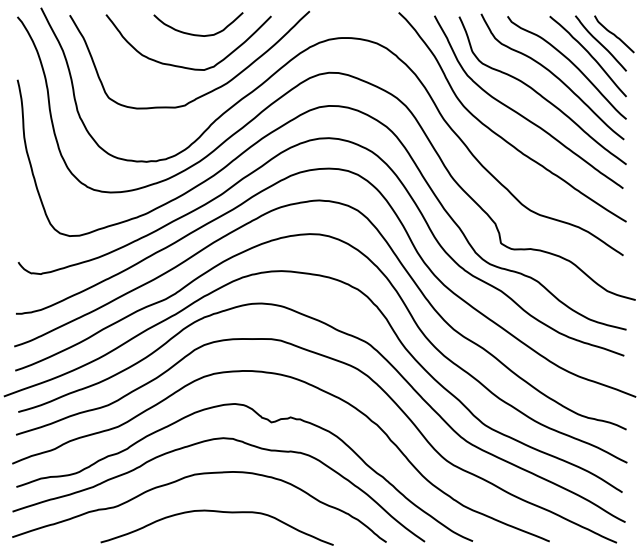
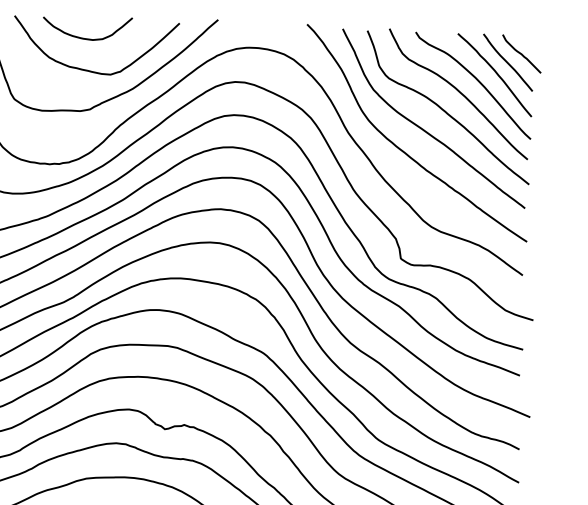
curve: (198, 34) -> (87, 38), moved

